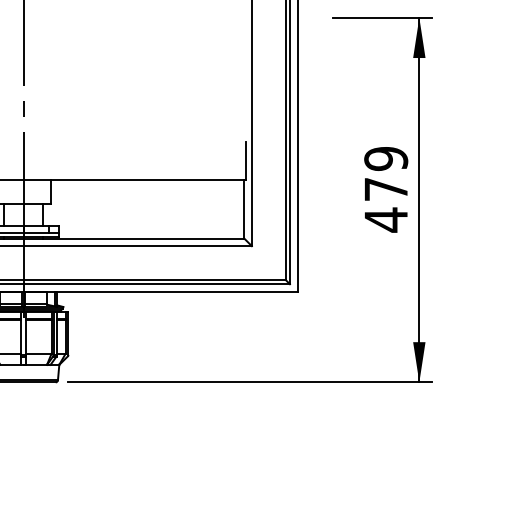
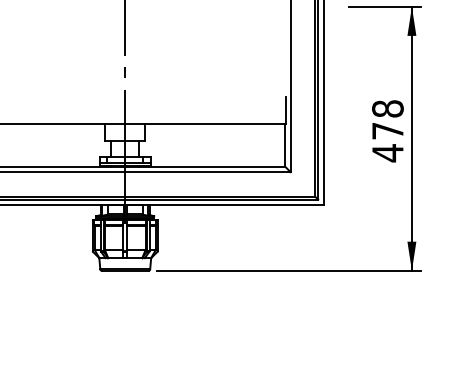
text: (385, 158) -> (387, 108), 479 -> 478

